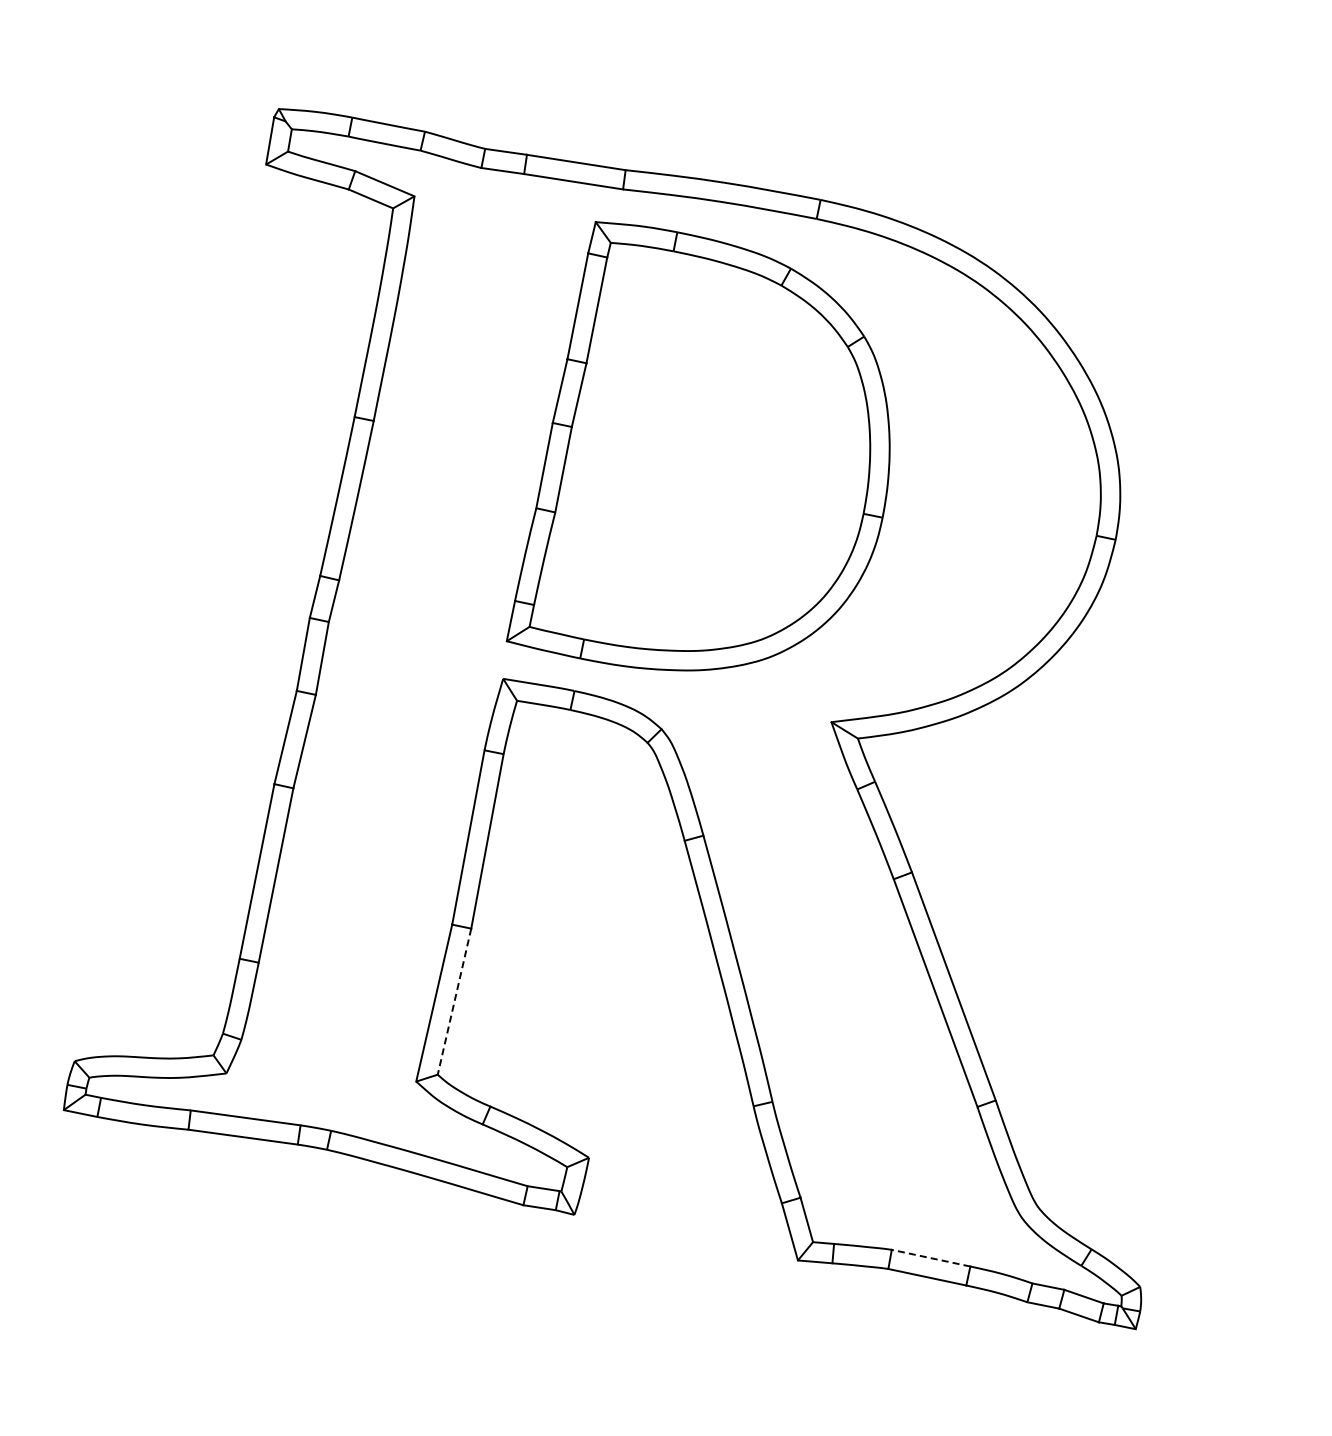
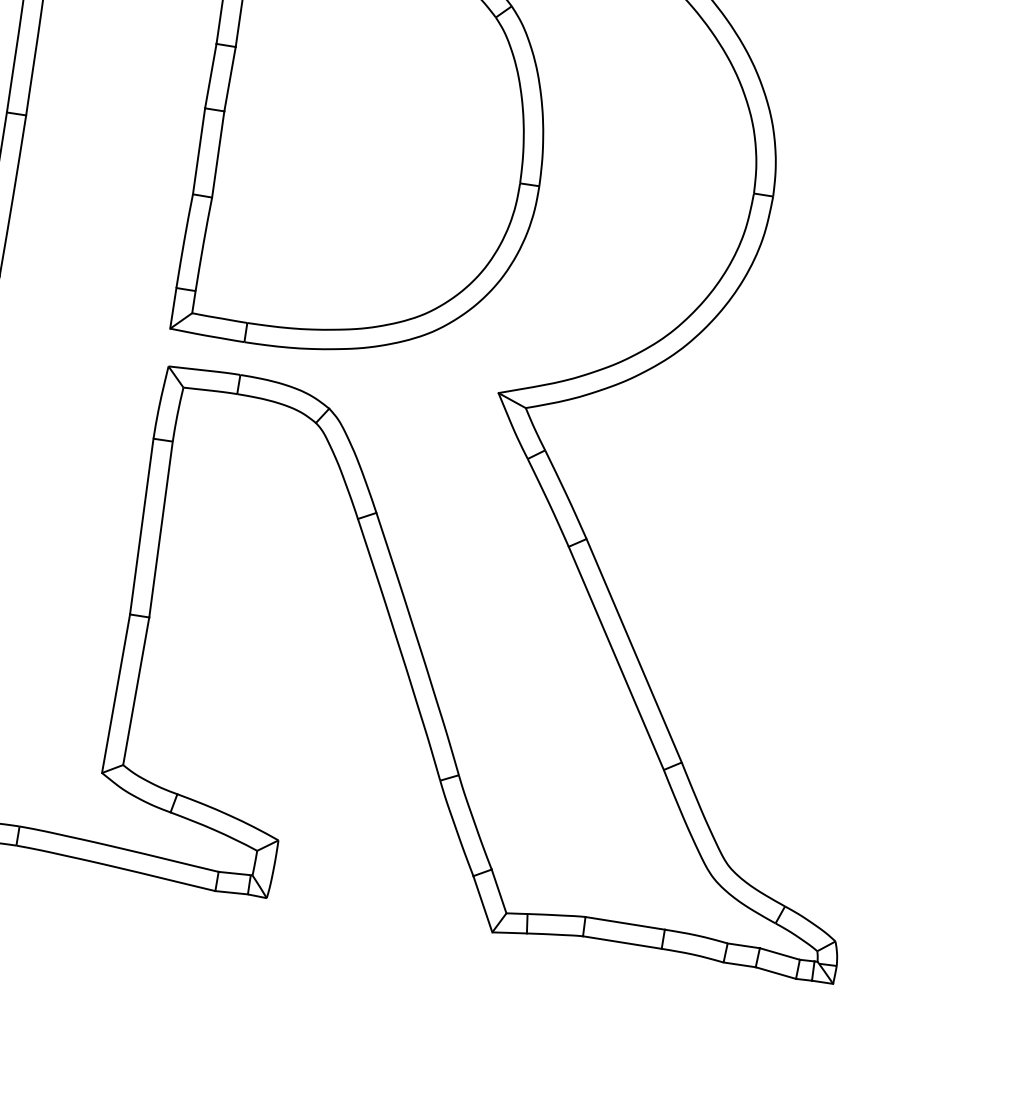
line: (454, 1001) -> (136, 691), dashed -> solid
line: (930, 1258) -> (624, 923), dashed -> solid

